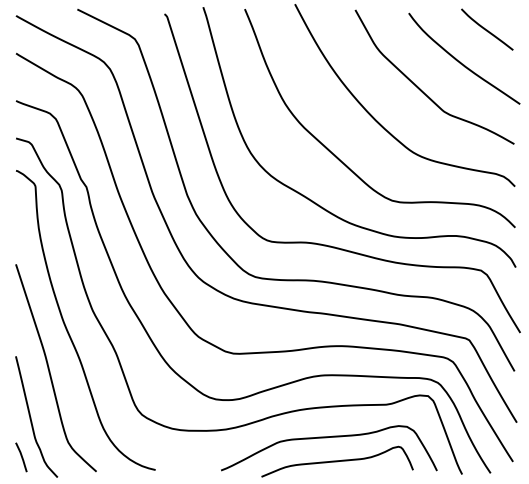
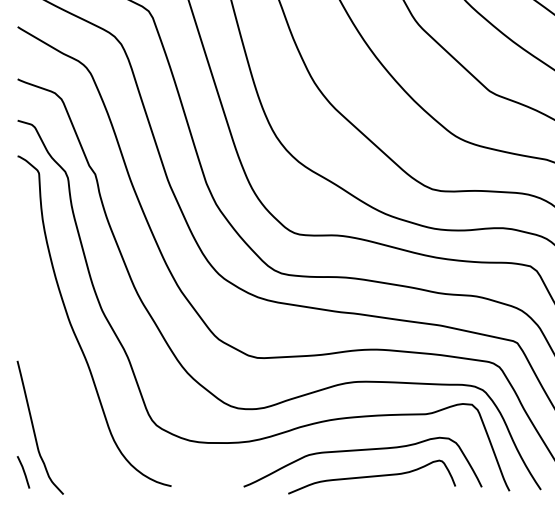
curve: (50, 371) -> (55, 377), removed

